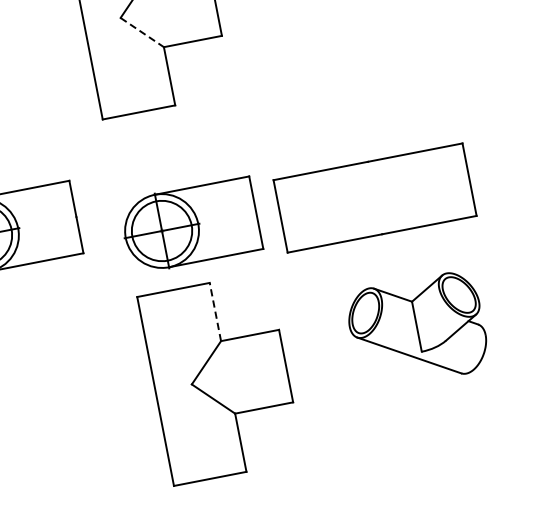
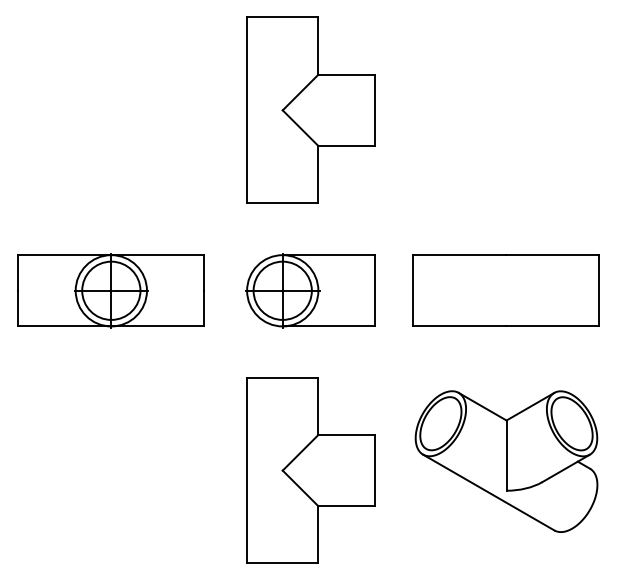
line: (142, 32) -> (300, 128), dashed -> solid
part: (374, 197) -> (505, 290), moved
part: (190, 225) -> (310, 290), moved
line: (215, 312) -> (318, 406), dashed -> solid
part: (417, 330) -> (506, 461), size x1.43

